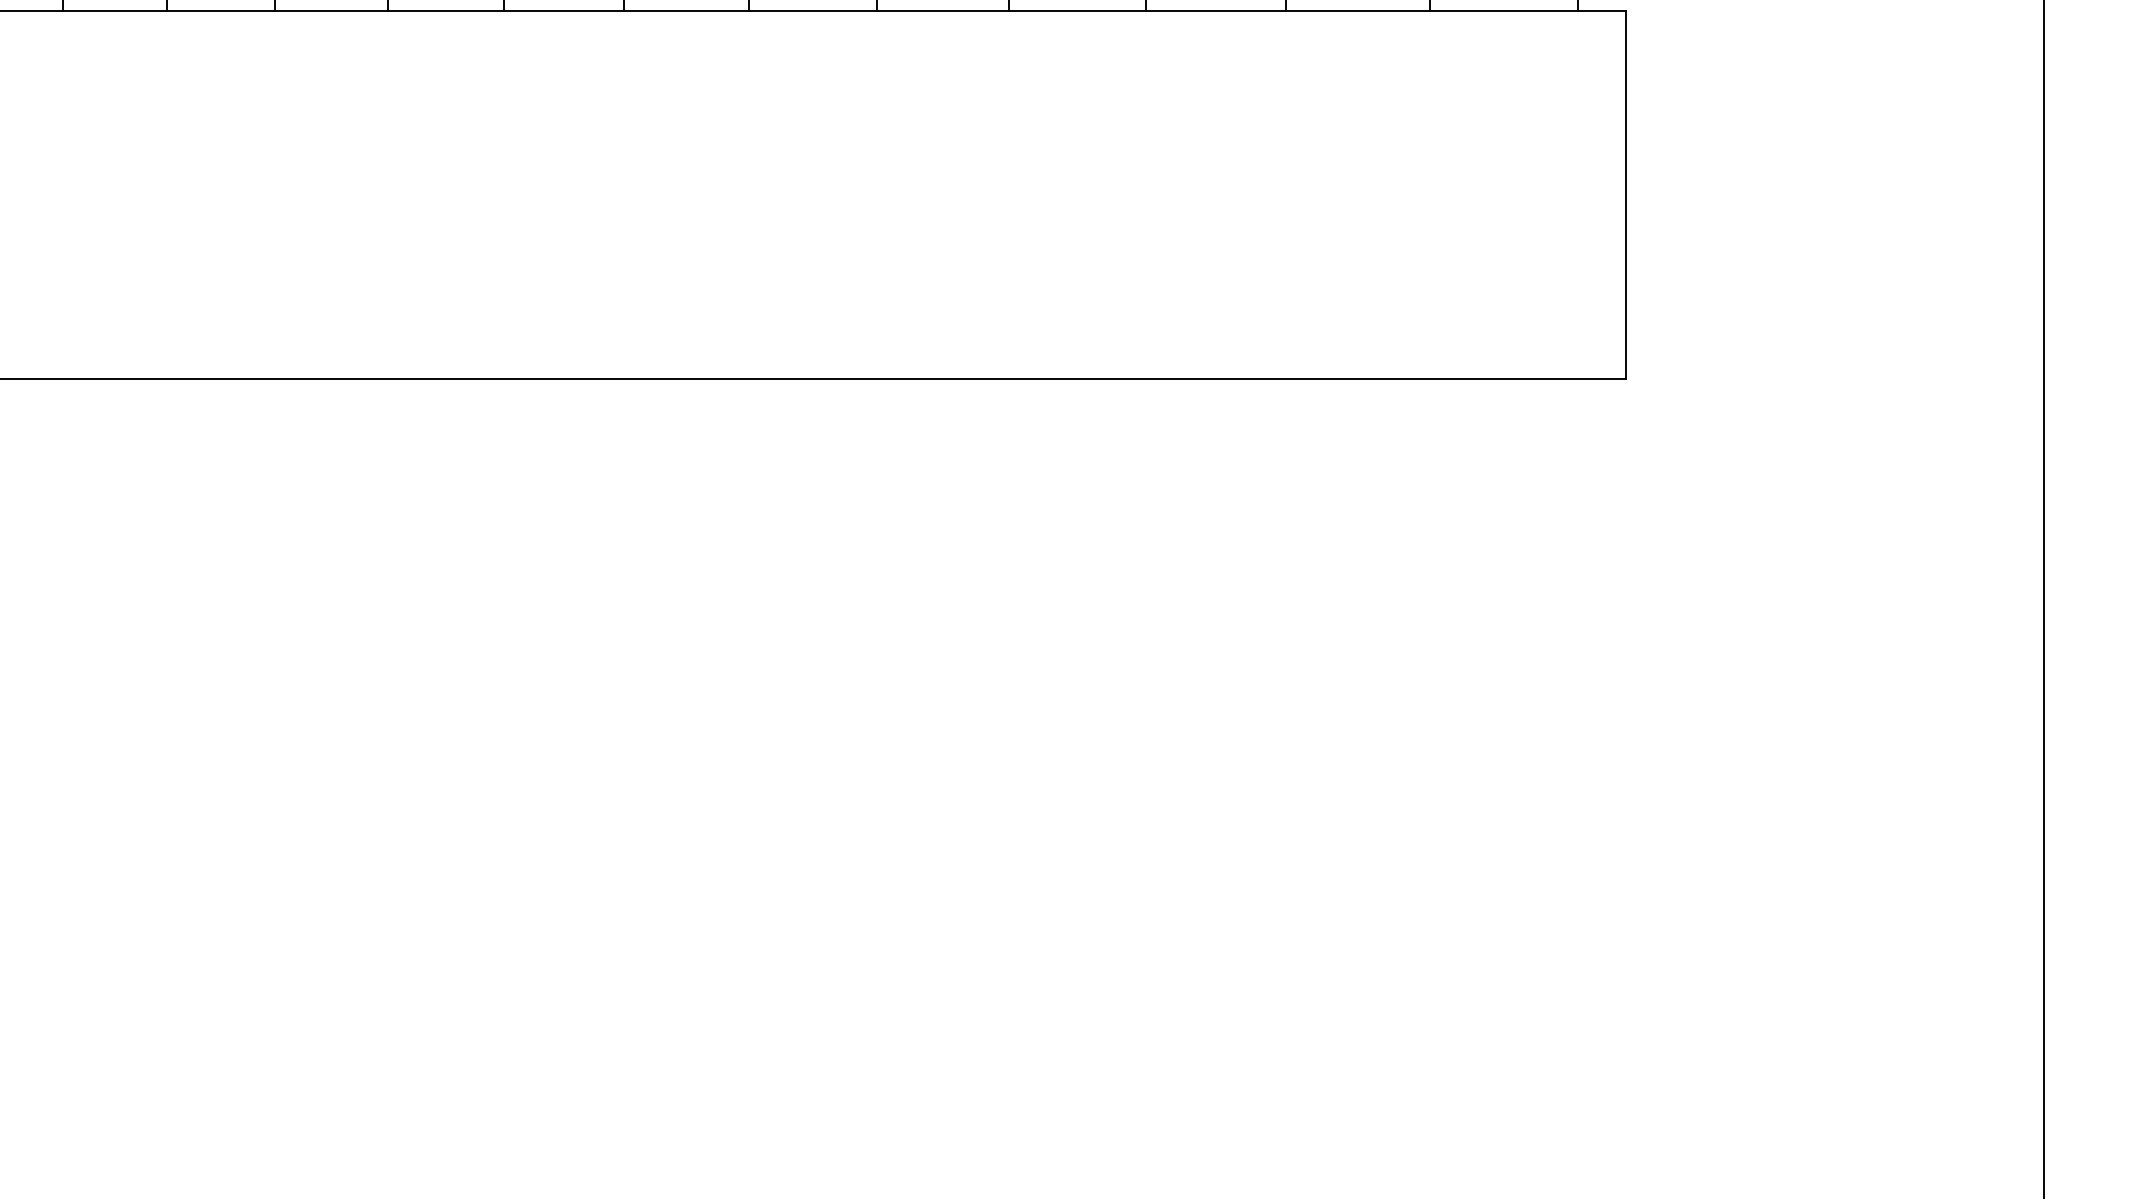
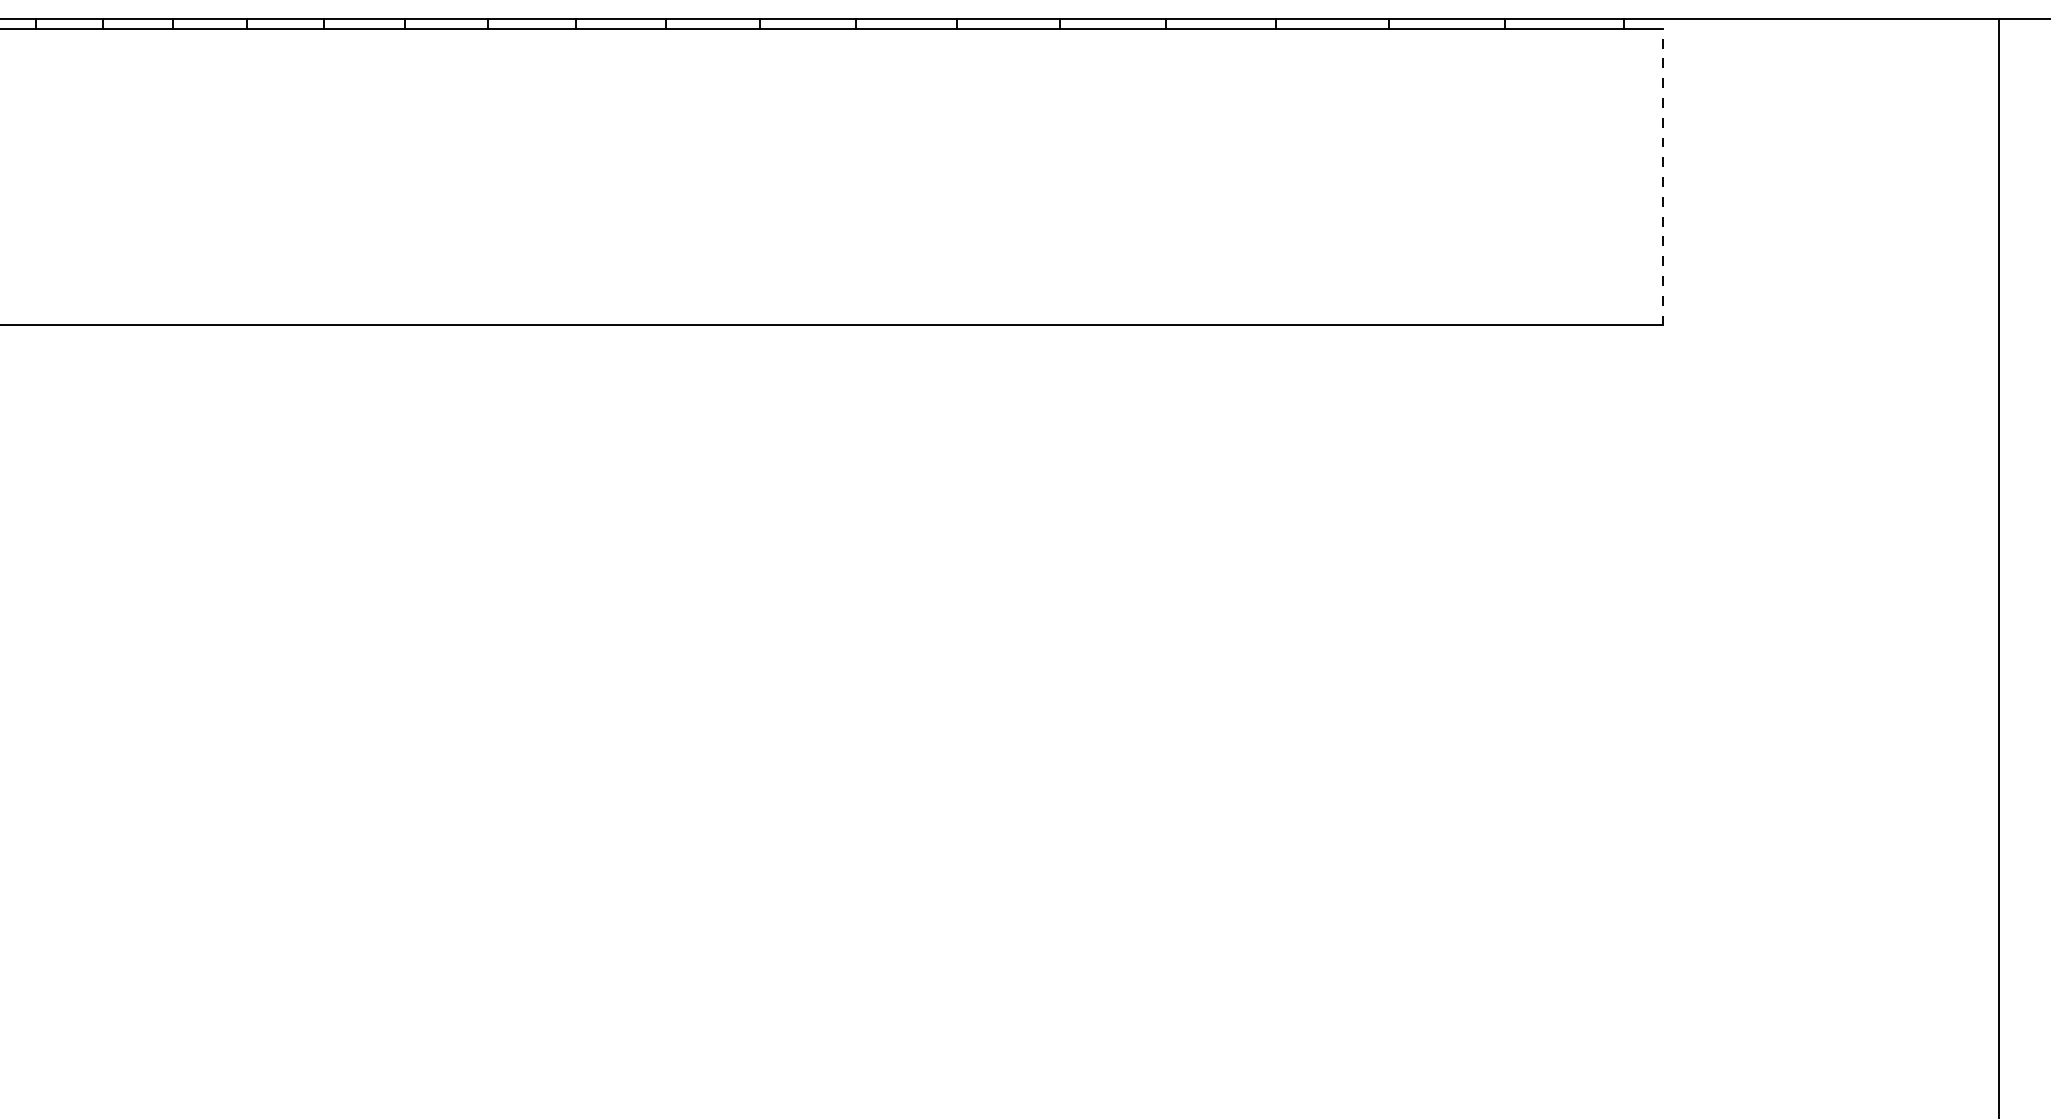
line: (1625, 194) -> (1662, 176), solid -> dashed

